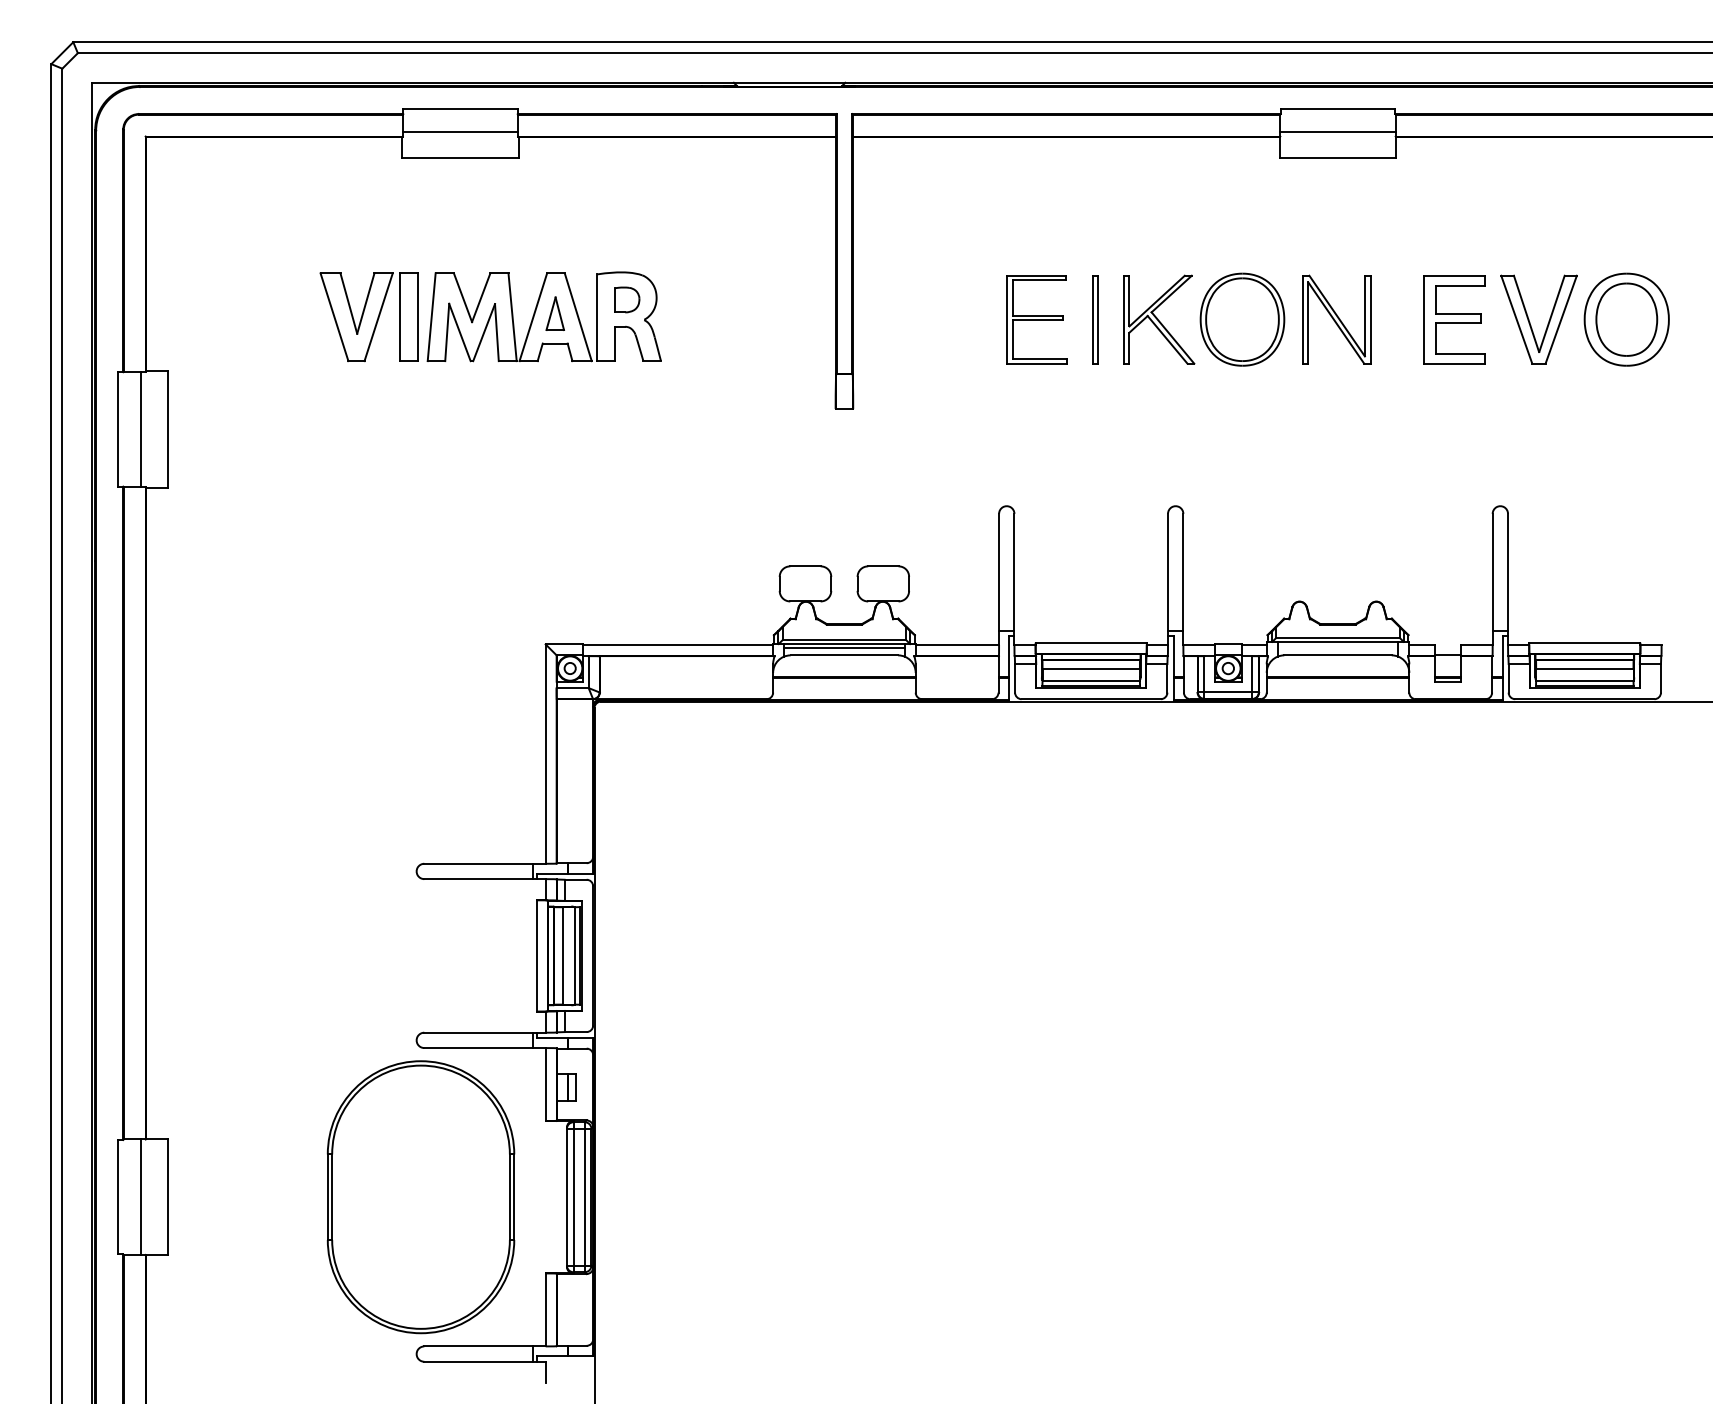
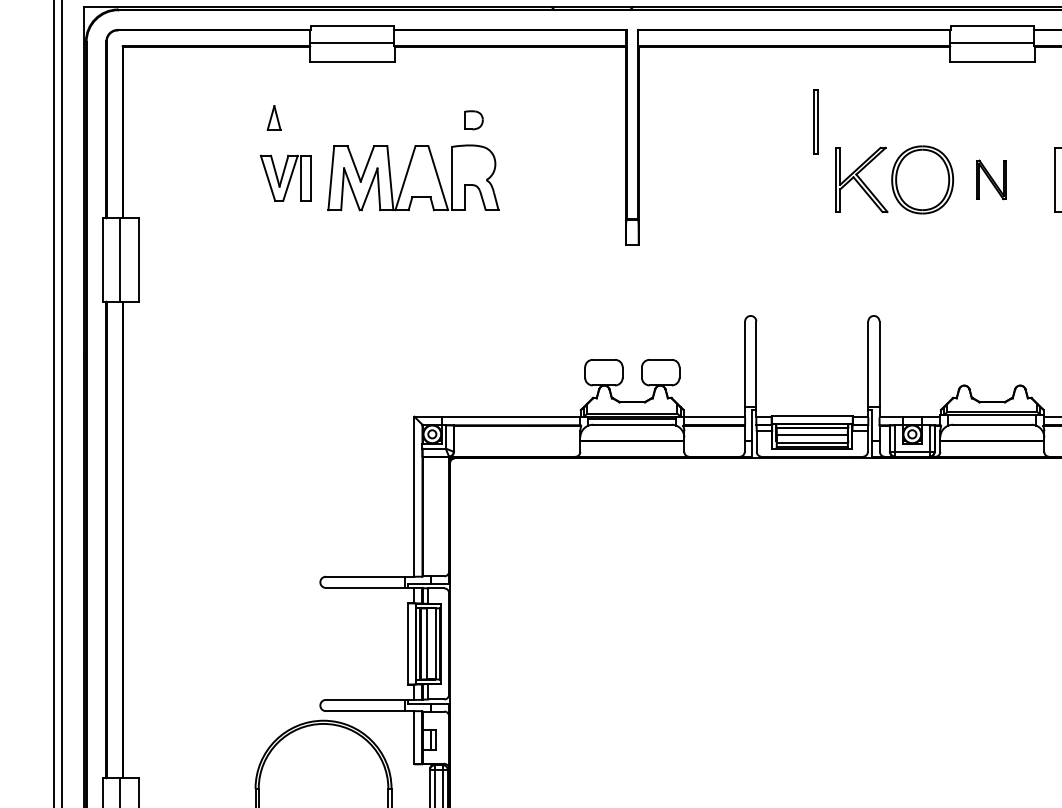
part: (627, 299) -> (474, 119), moved
part: (554, 313) -> (273, 117), moved
part: (368, 317) -> (285, 178), size x0.7
part: (1036, 319) -> (772, 179), removed
part: (1095, 319) -> (815, 121), moved
part: (1336, 319) -> (991, 179), size x0.6

